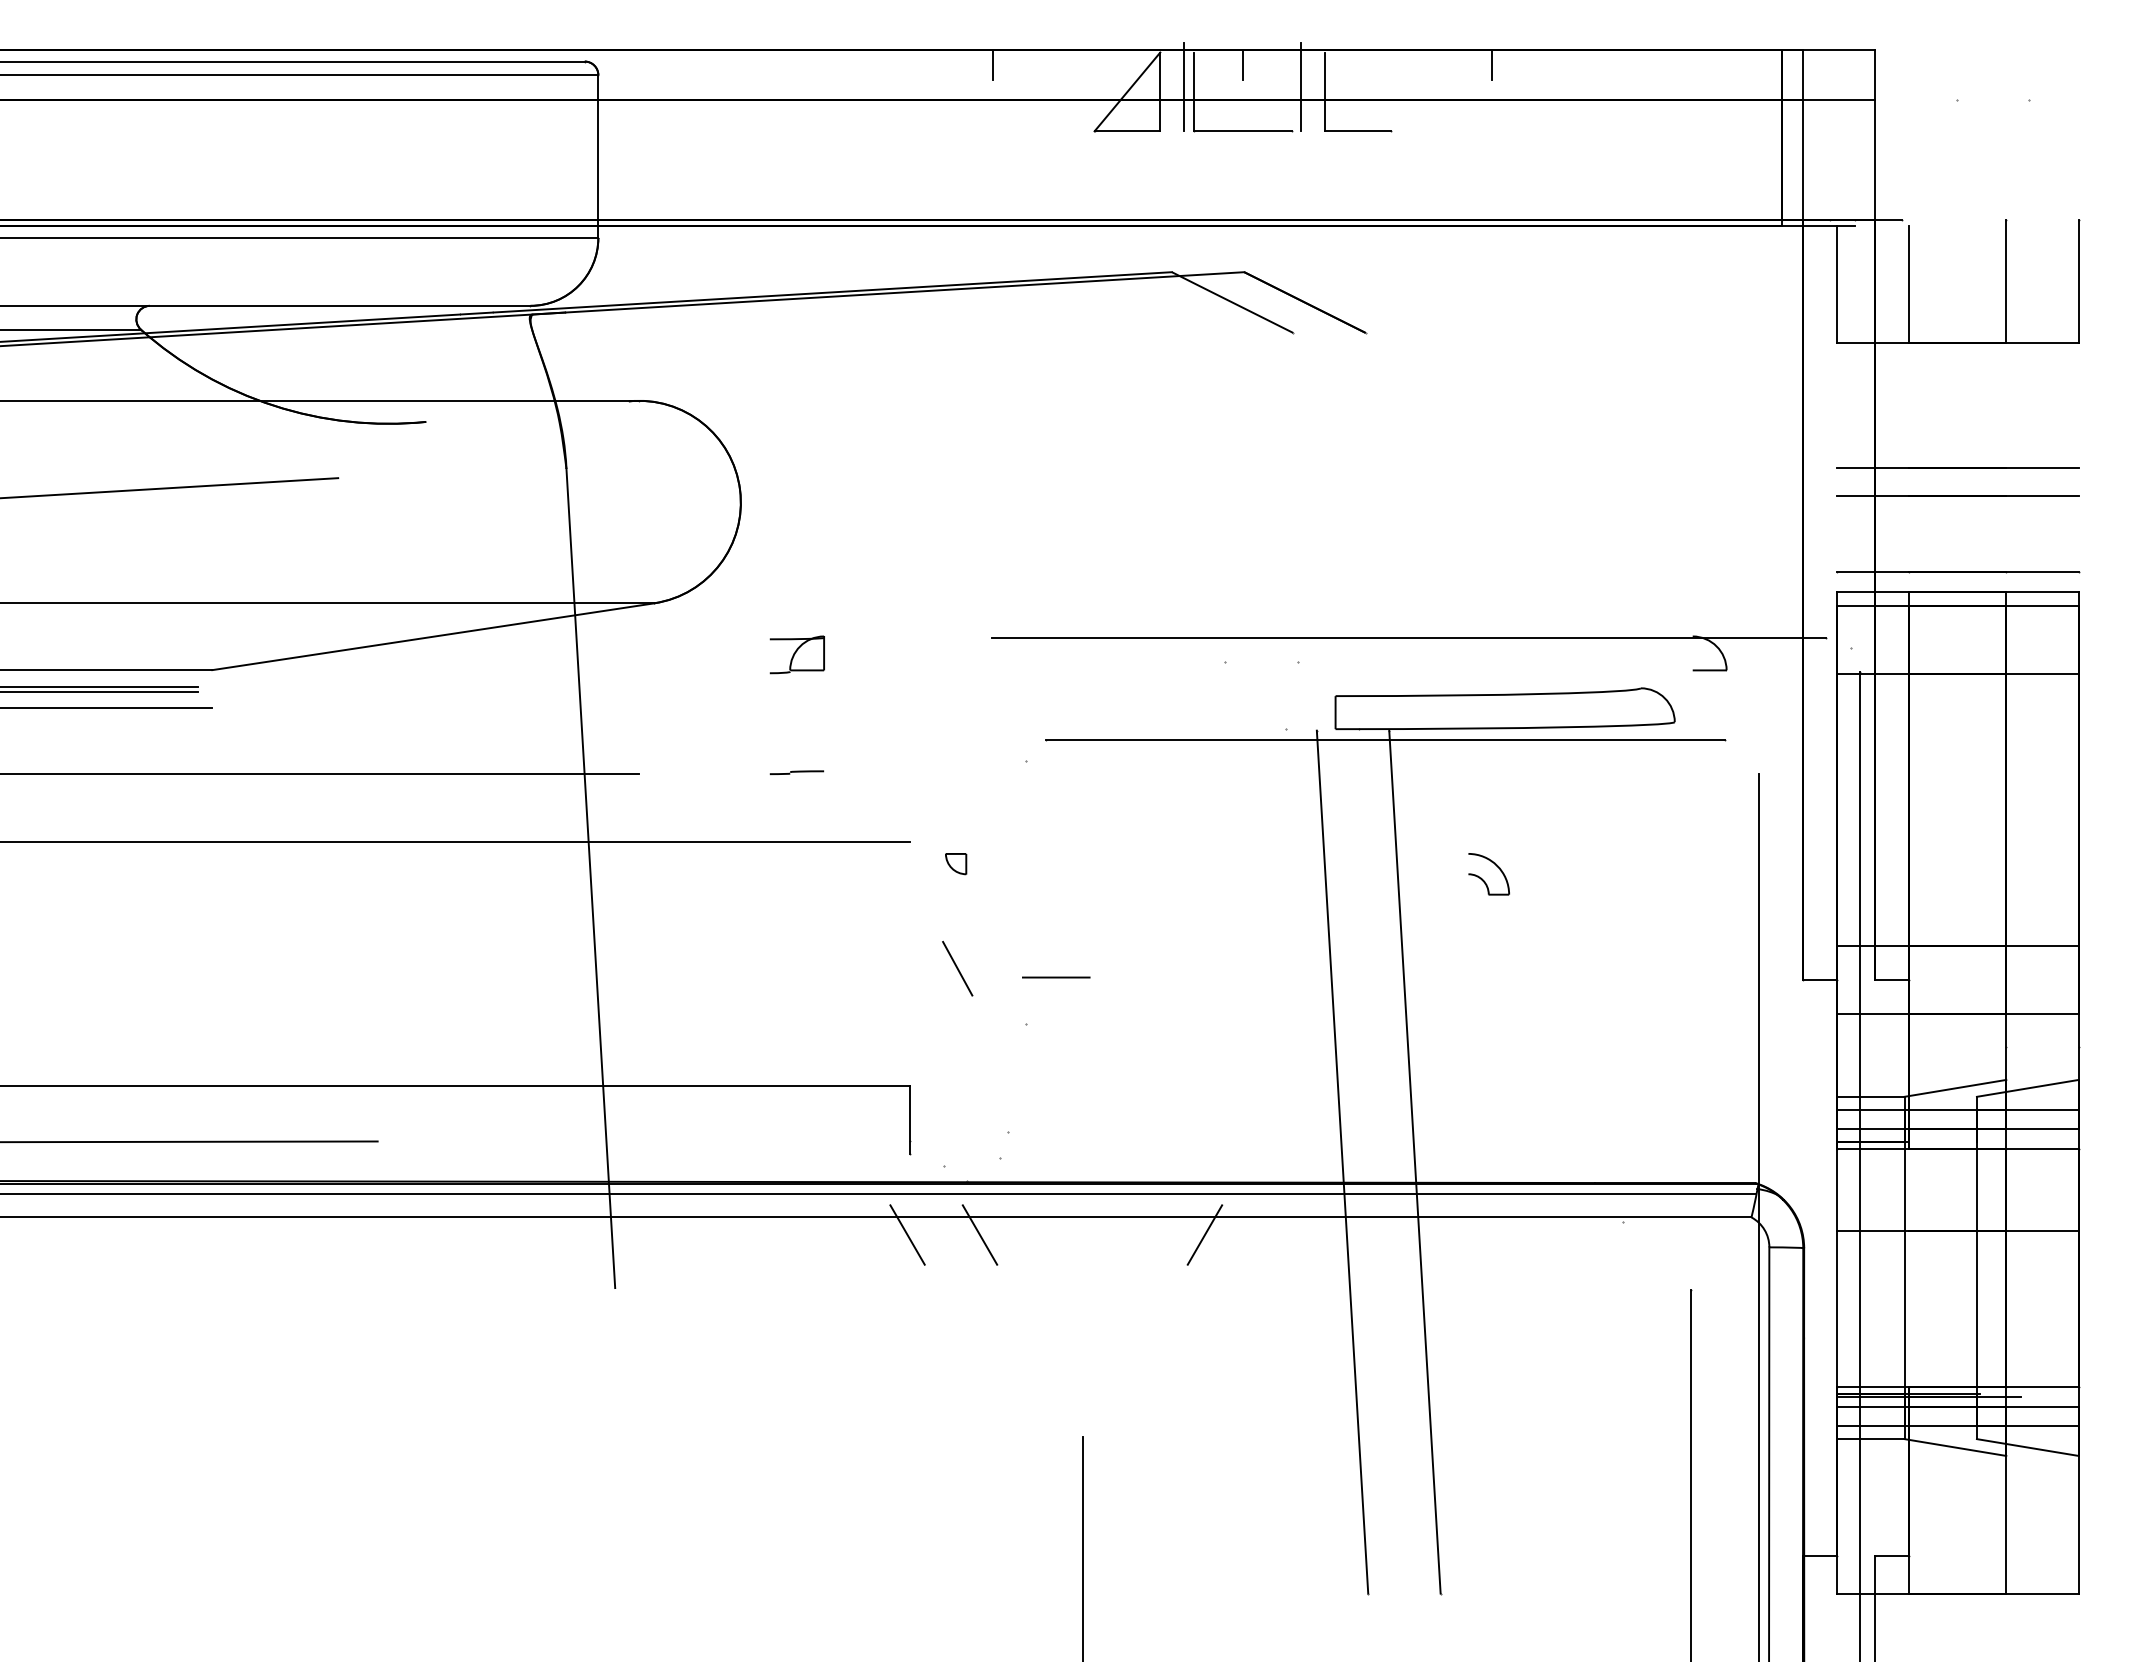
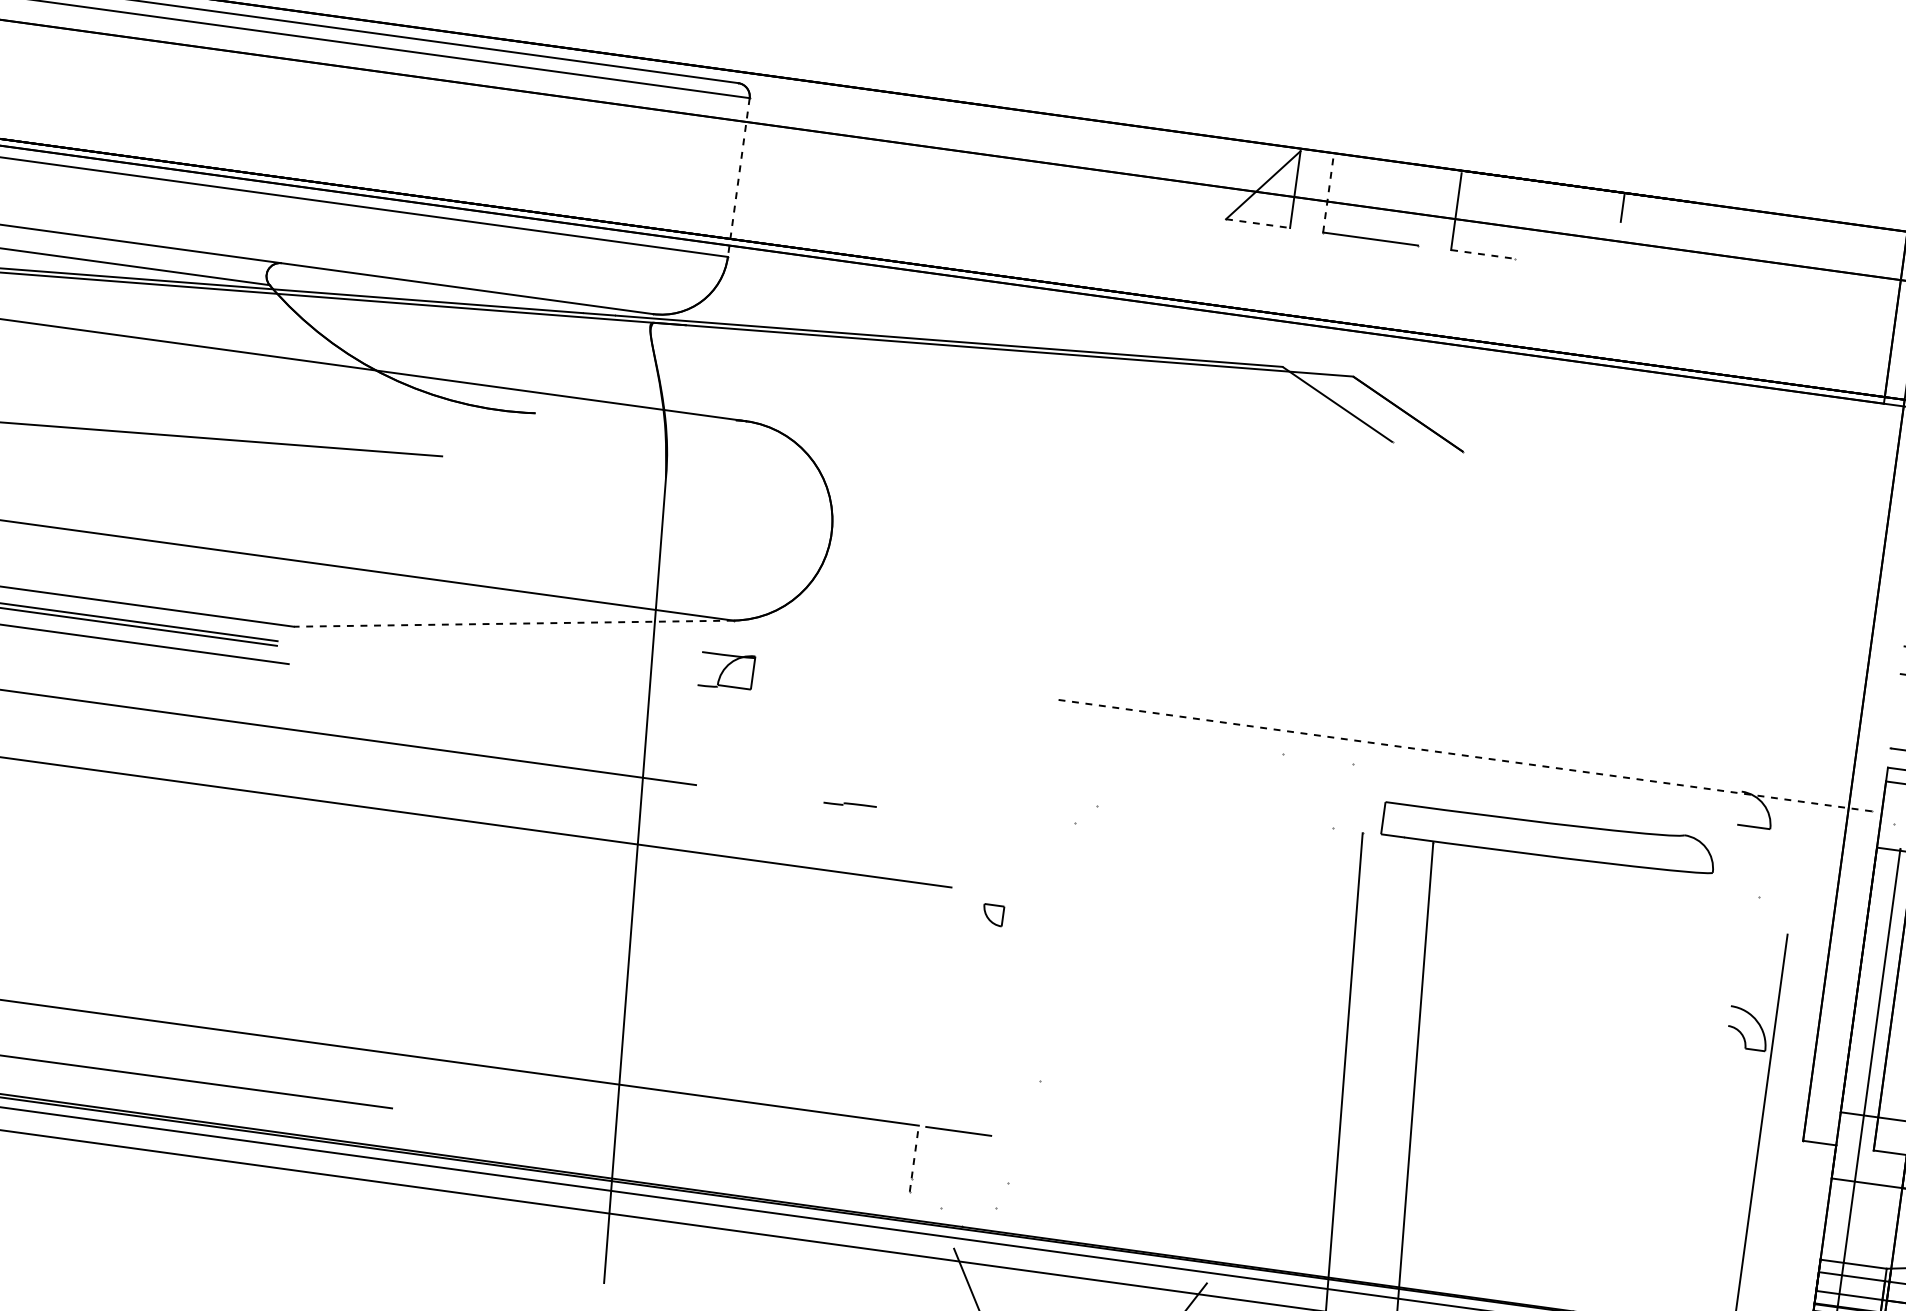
line: (993, 64) -> (1136, 140), removed
line: (1242, 64) -> (1379, 173), removed
line: (1184, 87) -> (1319, 188), removed
line: (1301, 87) -> (1433, 204), removed
line: (1194, 91) -> (1328, 193), solid -> dashed
line: (1127, 131) -> (1258, 223), solid -> dashed
line: (1358, 131) -> (1483, 254), solid -> dashed
line: (598, 157) -> (738, 178), solid -> dashed
line: (432, 636) -> (513, 623), solid -> dashed
line: (1408, 638) -> (1464, 755), solid -> dashed
part: (796, 654) -> (726, 670), moved
line: (1385, 740) -> (1428, 852), removed
part: (1483, 879) -> (1742, 1033), moved
line: (957, 968) -> (980, 1017), removed
line: (1056, 977) -> (958, 1131), moved
line: (910, 1120) -> (914, 1159), solid -> dashed
line: (907, 1234) -> (896, 1269), removed

